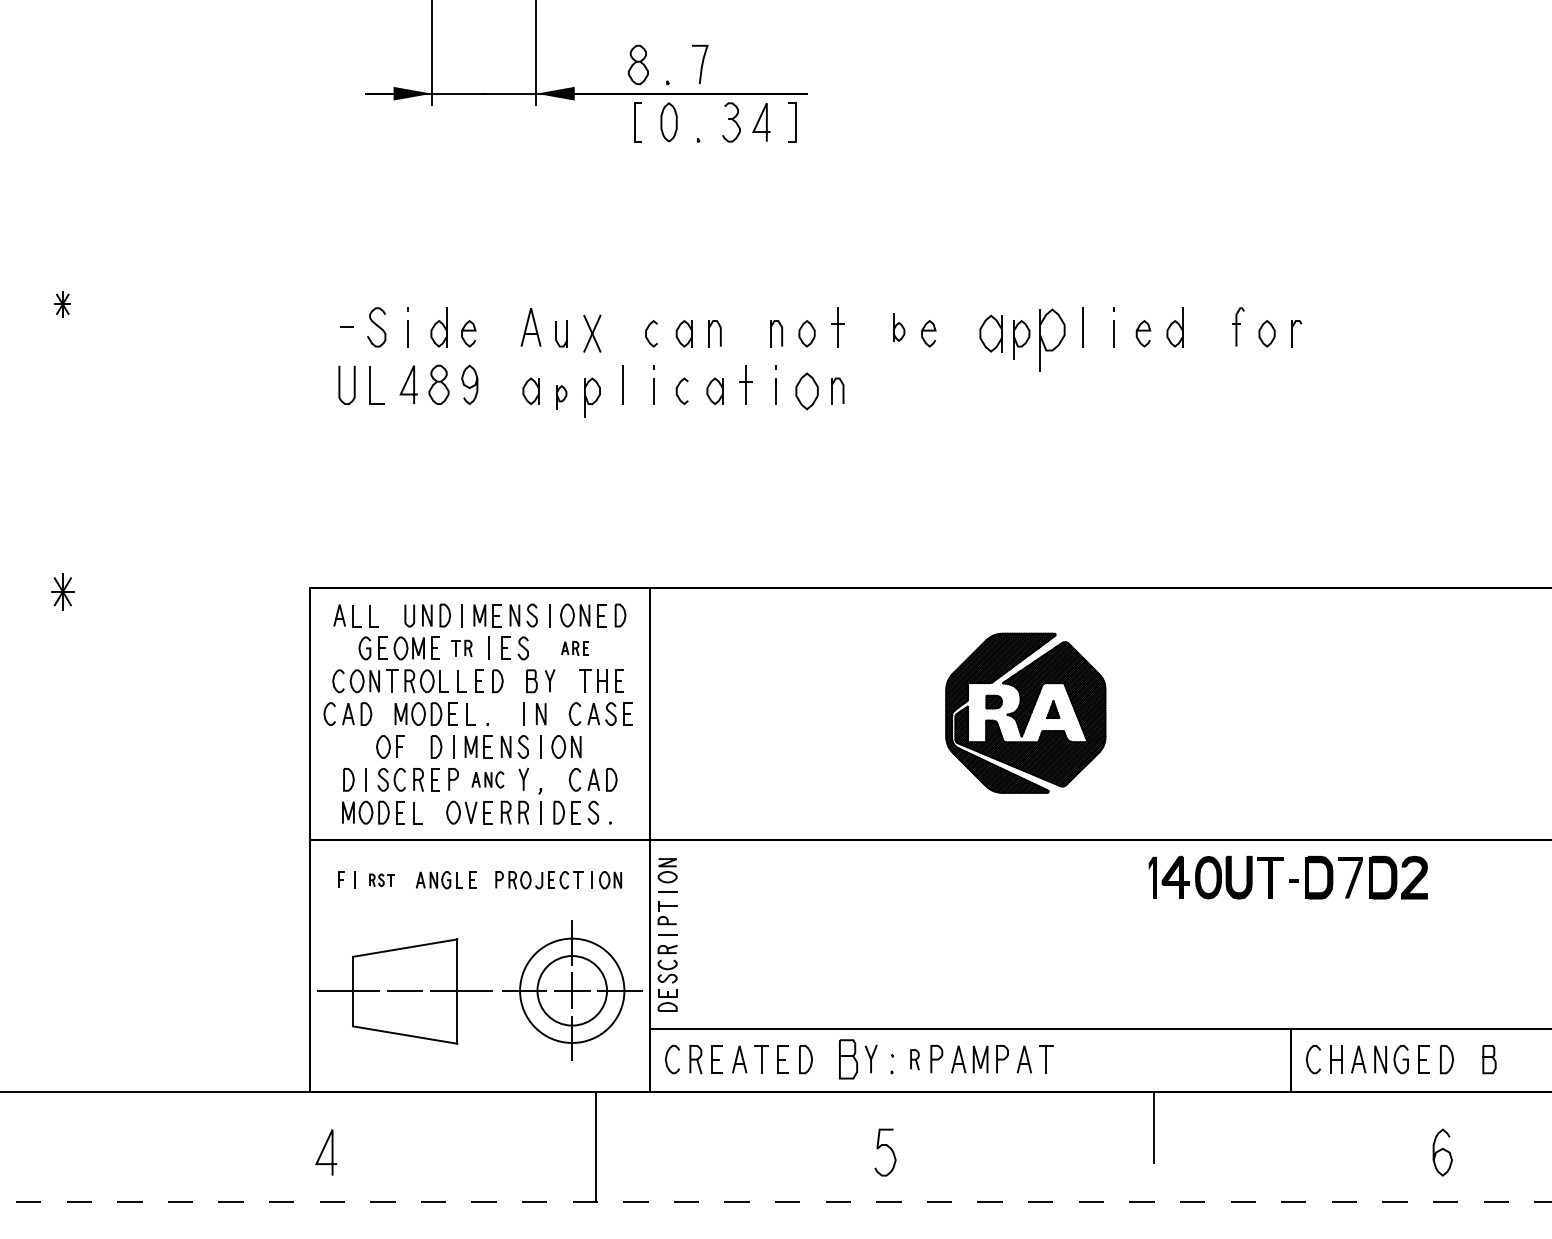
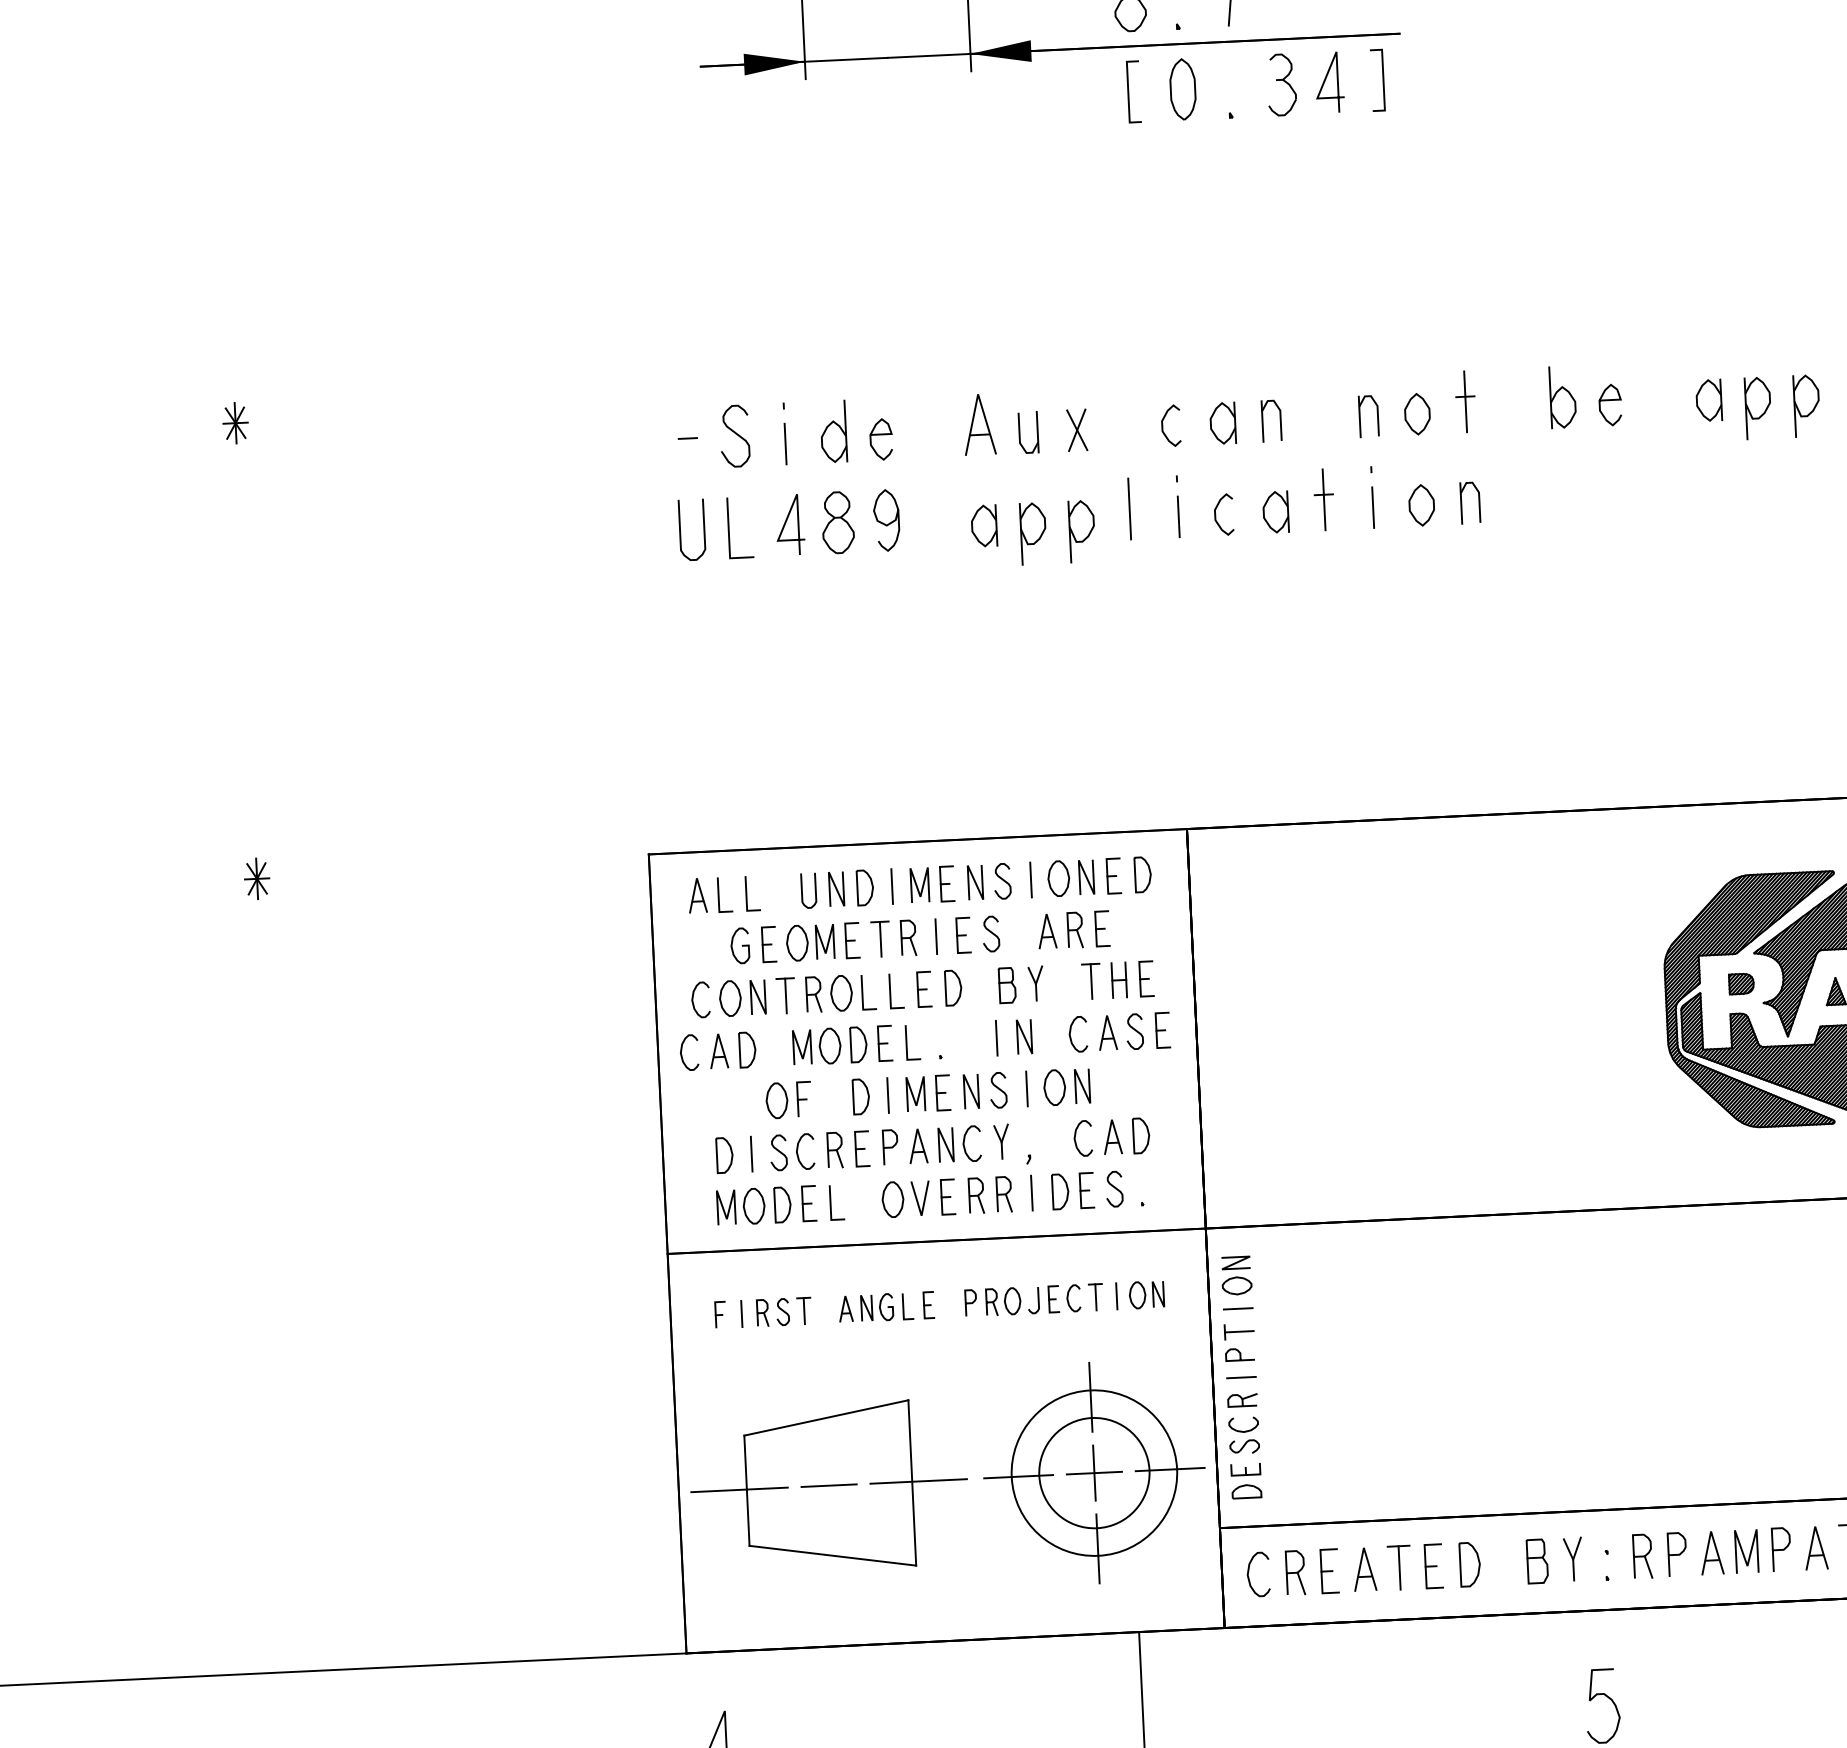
part: (898, 327) -> (1561, 397), size x1.43
part: (592, 333) -> (1077, 429), size x0.71
part: (990, 333) -> (1708, 400), size x0.71
part: (1052, 339) -> (1806, 404), size x0.62
part: (806, 390) -> (1420, 504), size x0.71
part: (561, 397) -> (1033, 533), size x1.67
part: (62, 591) -> (256, 878), size x0.71
part: (461, 648) -> (893, 938), size x1.43
part: (574, 648) -> (1072, 930), size x1.67
part: (487, 779) -> (944, 1144), size x1.43
part: (381, 880) -> (783, 1312), size x1.43
part: (848, 1059) -> (1537, 1561), size x0.71
part: (914, 1059) -> (1641, 1556), size x1.43

